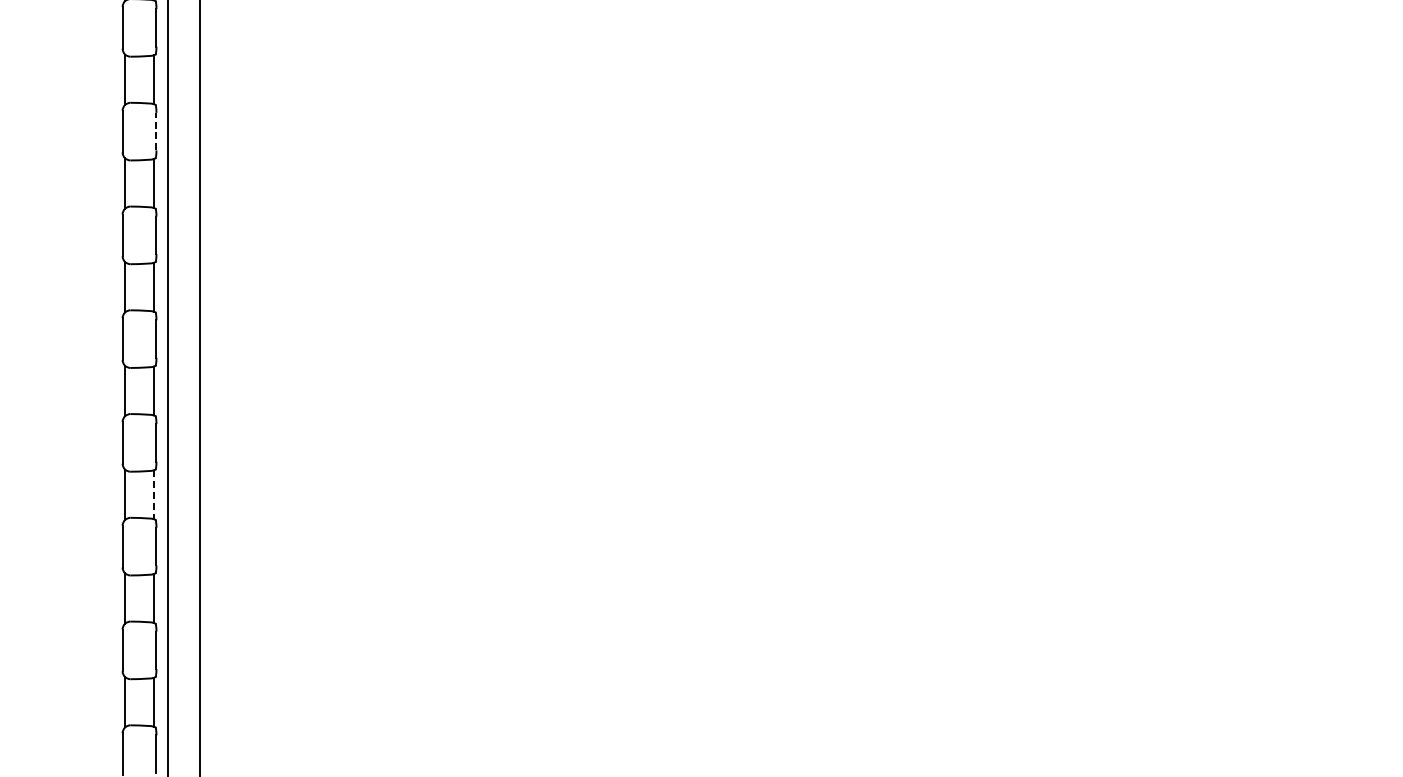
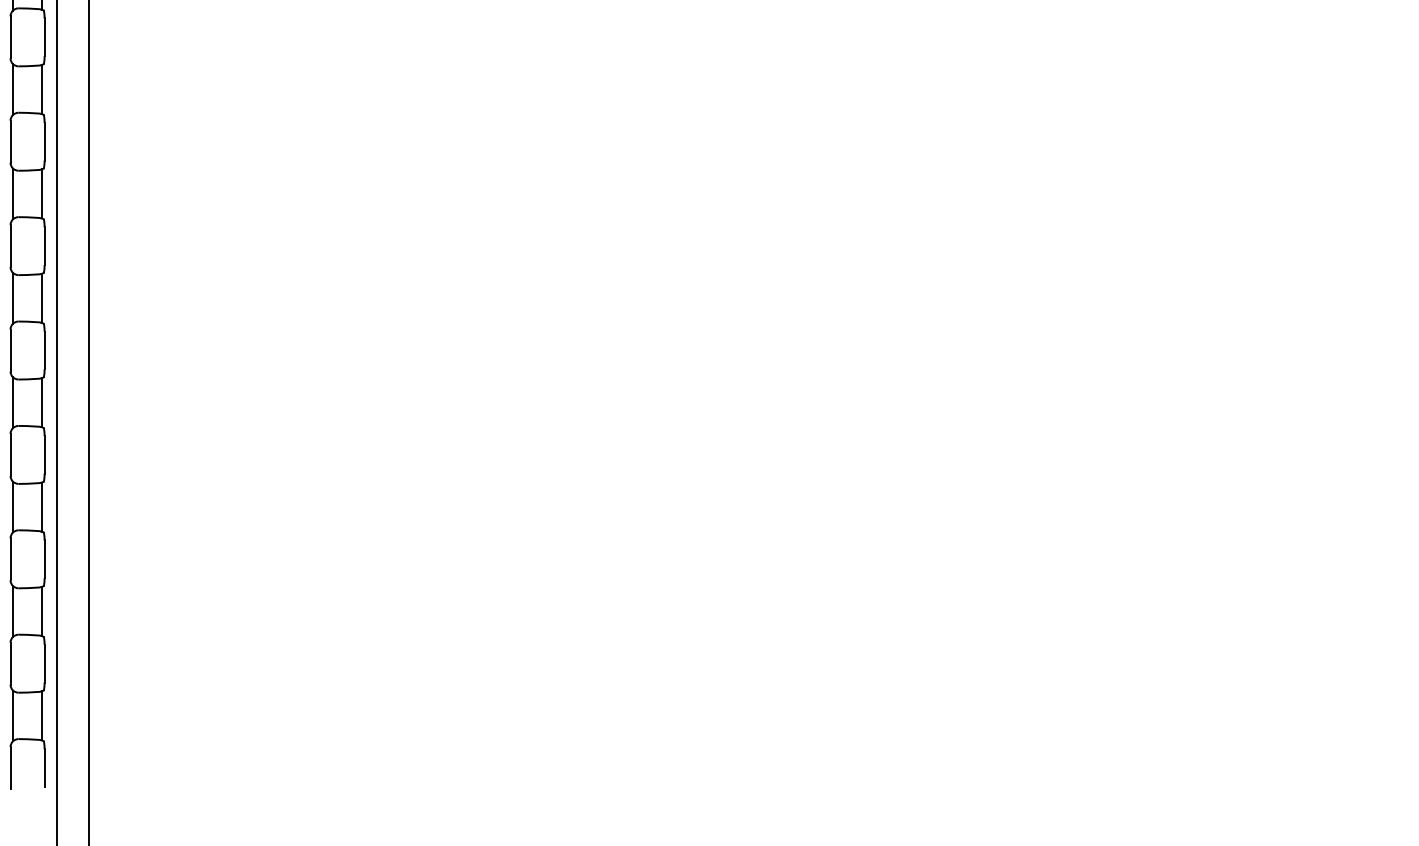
line: (156, 131) -> (44, 141), dashed -> solid
line: (153, 495) -> (41, 507), dashed -> solid

